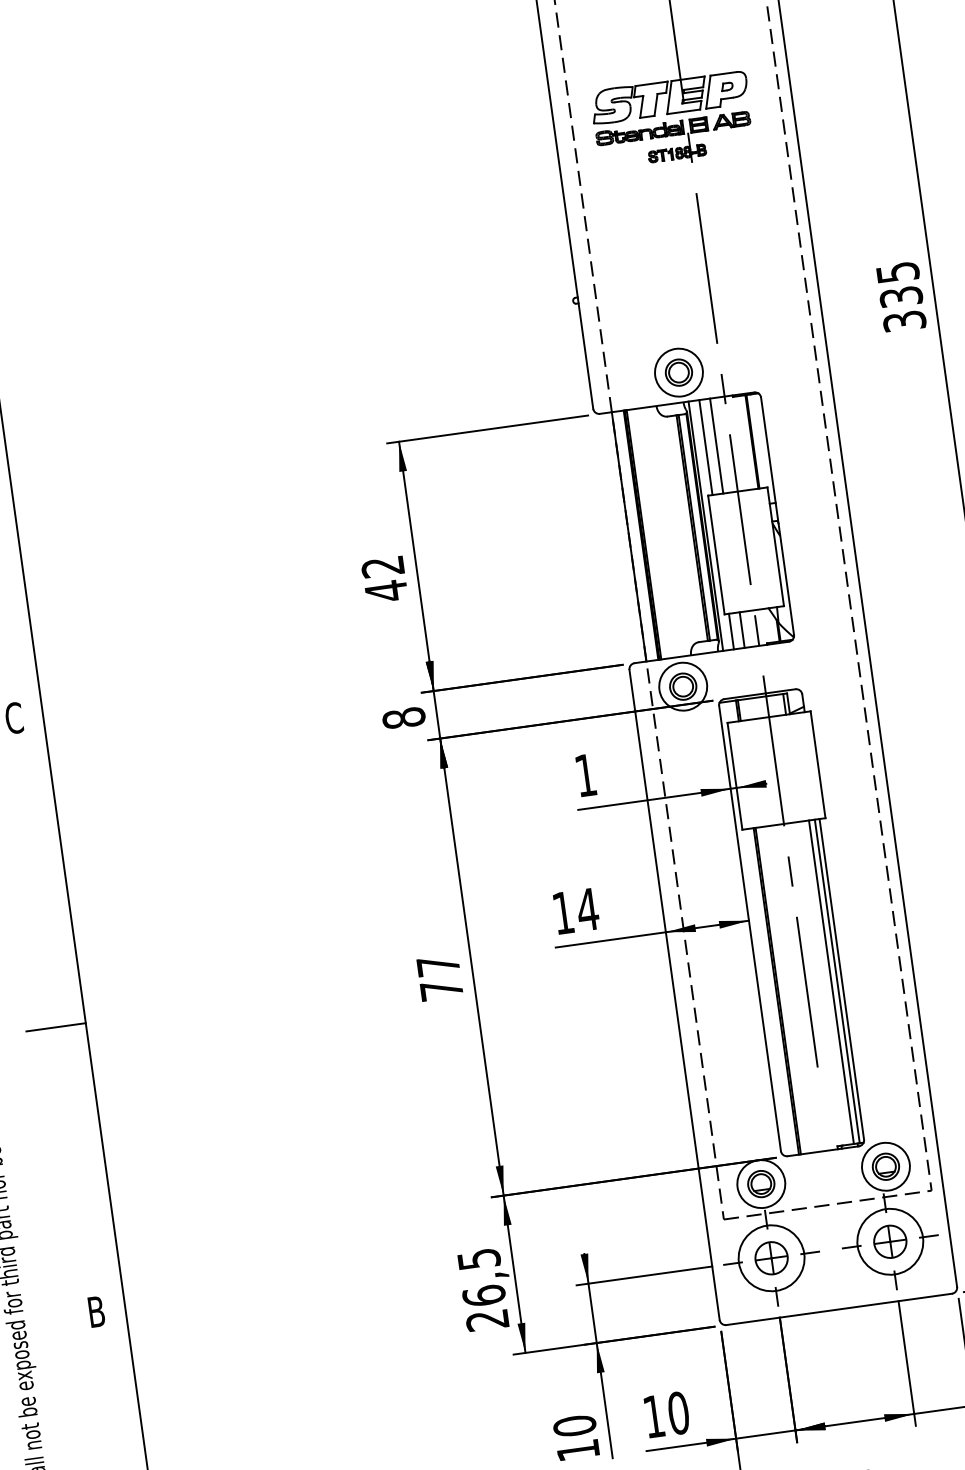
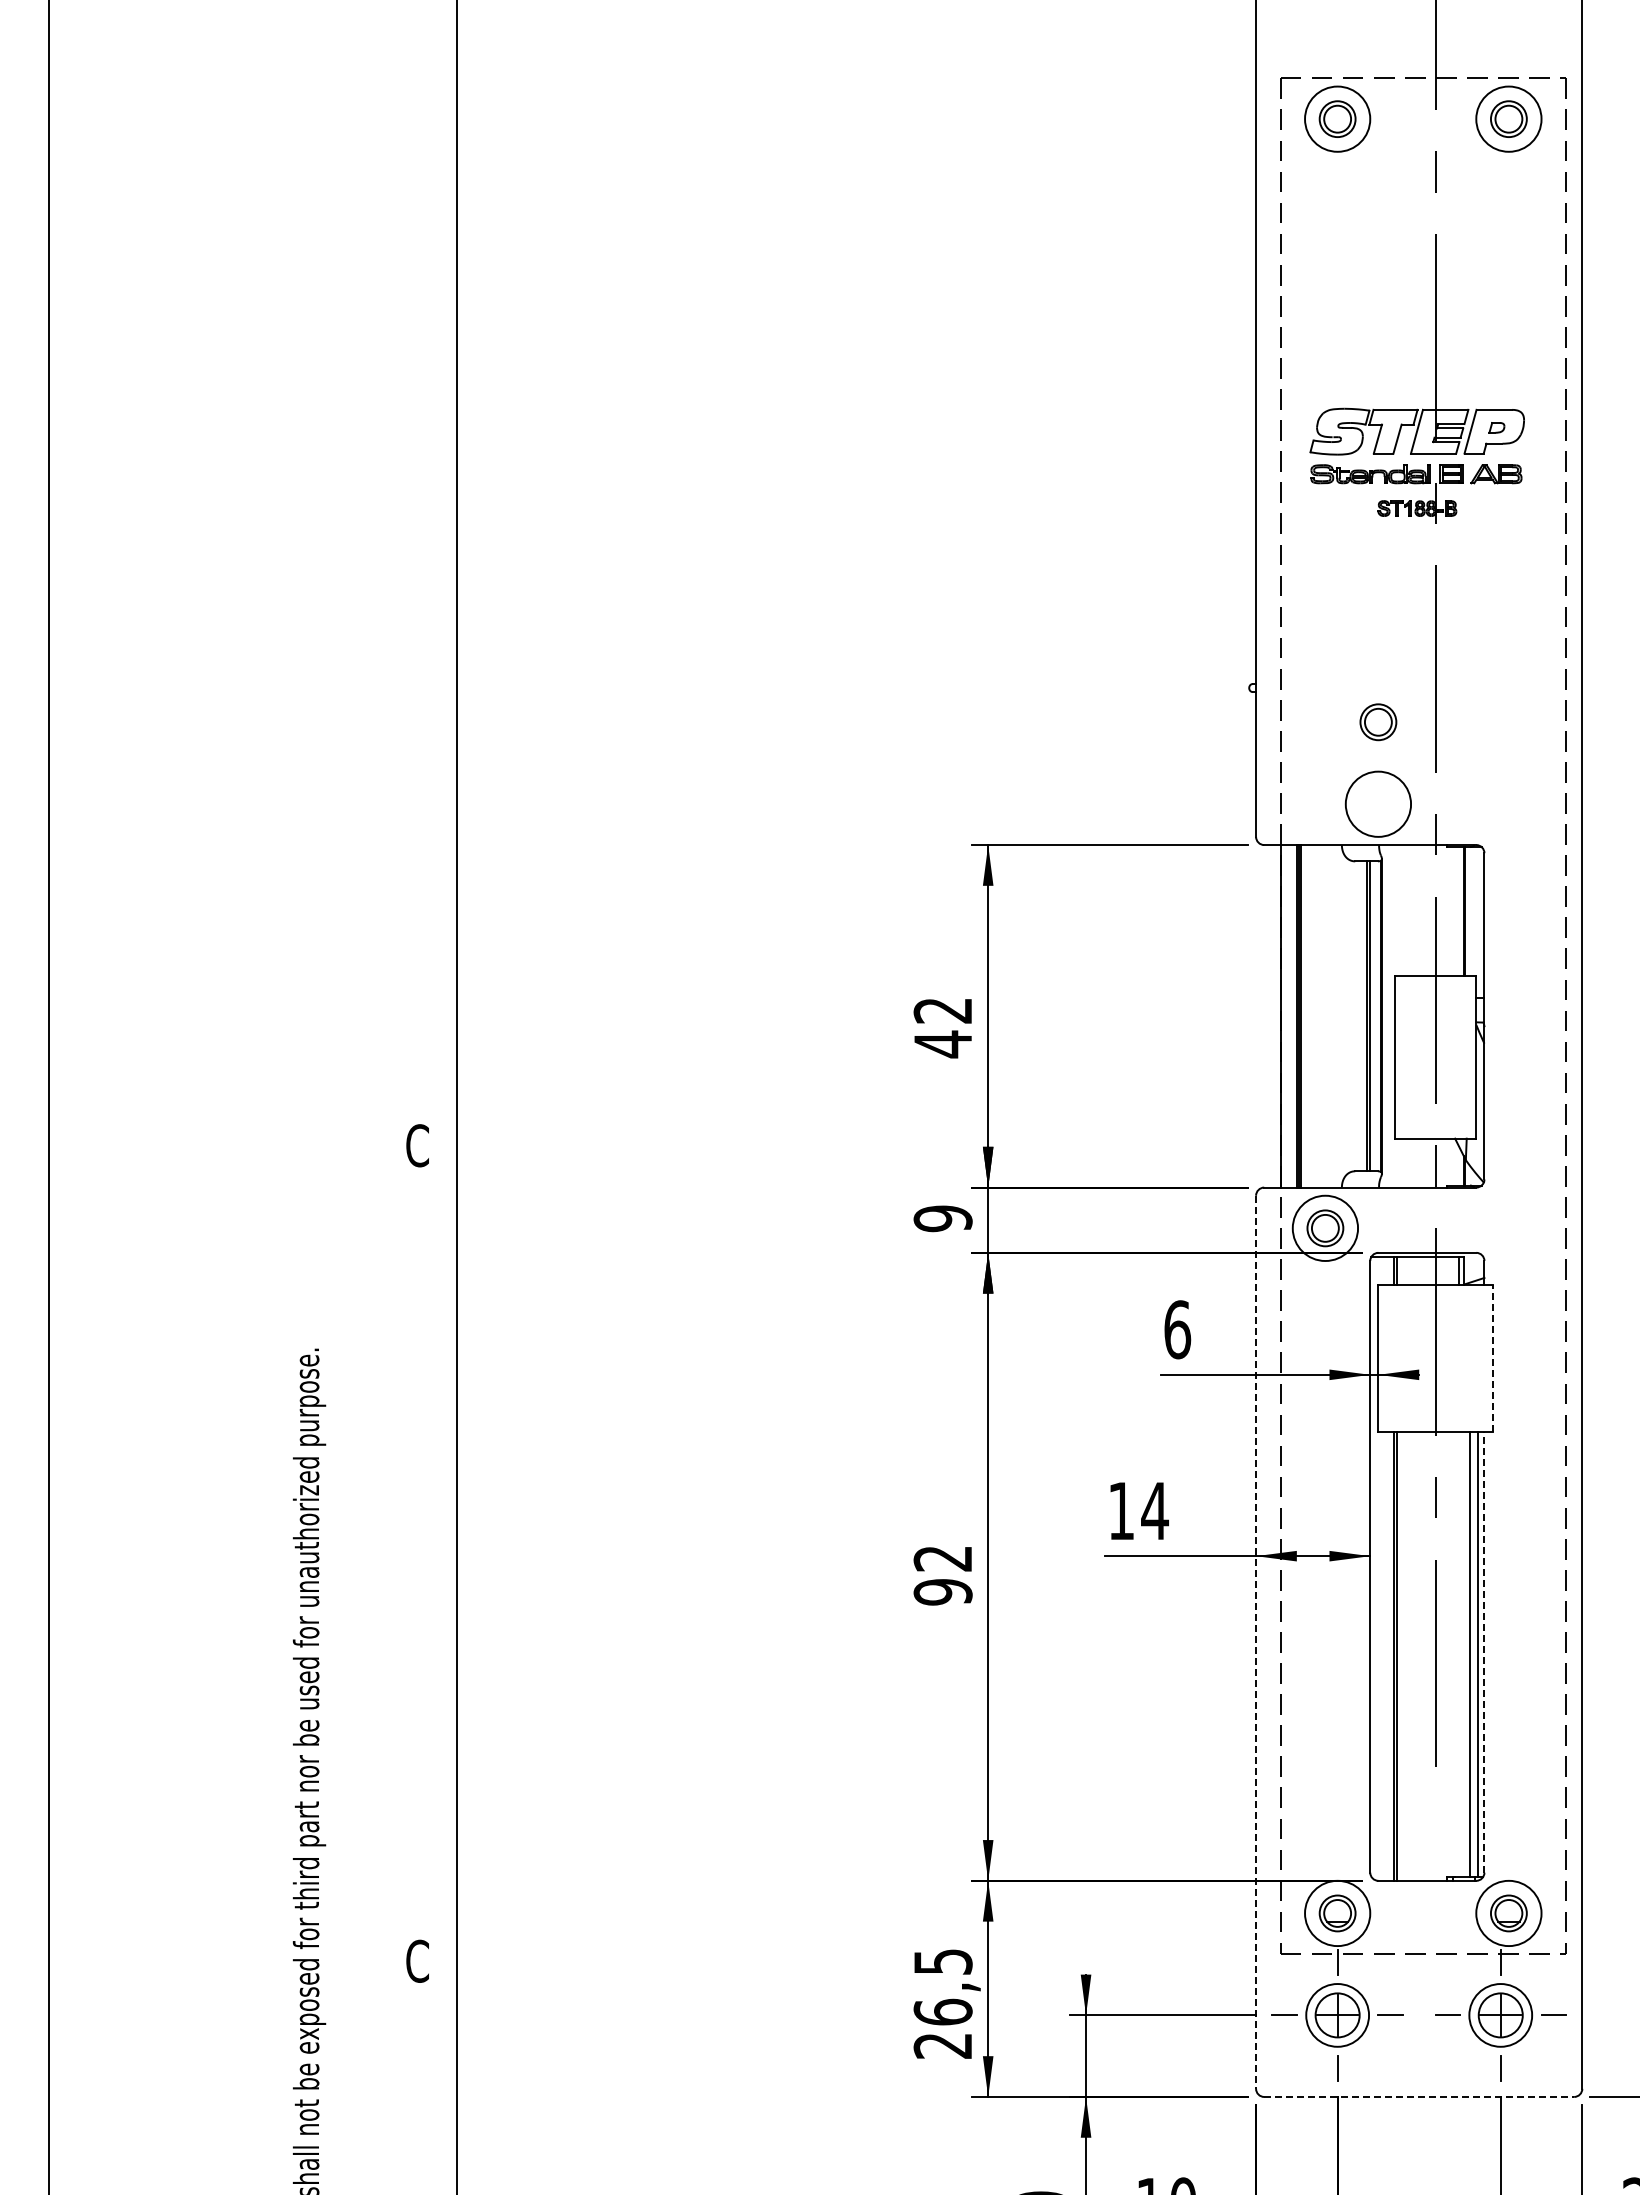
part: (679, 372) -> (1378, 722), moved
line: (716, 446) -> (1415, 910), removed
line: (705, 447) -> (1400, 910), removed
line: (705, 526) -> (1385, 1016), removed
line: (742, 629) -> (1415, 1162), removed
line: (731, 631) -> (1400, 1162), removed
text: (403, 718) -> (942, 1218), 8 -> 9
line: (817, 764) -> (1492, 1358), solid -> dashed
text: (585, 775) -> (1177, 1329), 1 -> 6
text: (439, 978) -> (942, 1575), 77 -> 92
line: (841, 978) -> (1484, 1651), solid -> dashed
line: (674, 995) -> (1256, 1642), solid -> dashed
line: (56, 1027) -> (416, 1570), removed
circle: (890, 1241) -> (1500, 2015), size x0.7
circle: (771, 1258) -> (1337, 2015), size x0.7
line: (839, 1309) -> (1419, 2096), solid -> dashed
text: (96, 1311) -> (417, 1960), B -> C

